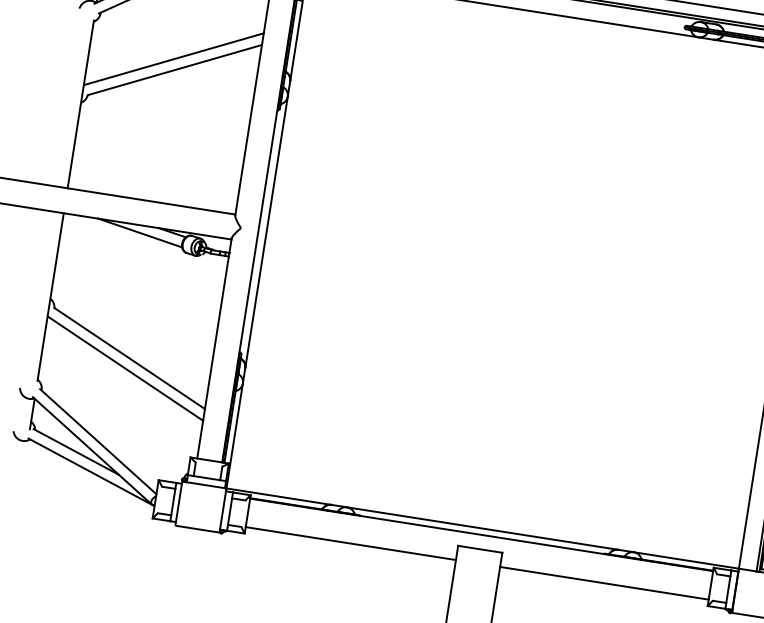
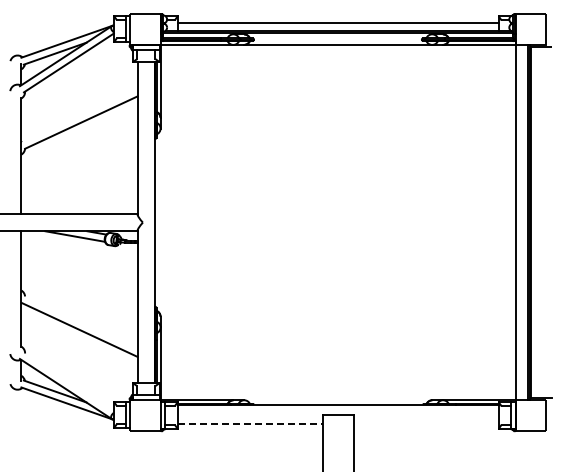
line: (173, 59) -> (79, 115), removed
line: (266, 232) -> (160, 222), removed
line: (129, 358) -> (81, 322), removed
line: (97, 440) -> (68, 381), removed
line: (483, 528) -> (338, 400), removed
line: (350, 543) -> (250, 424), solid -> dashed
line: (604, 583) -> (426, 424), removed

